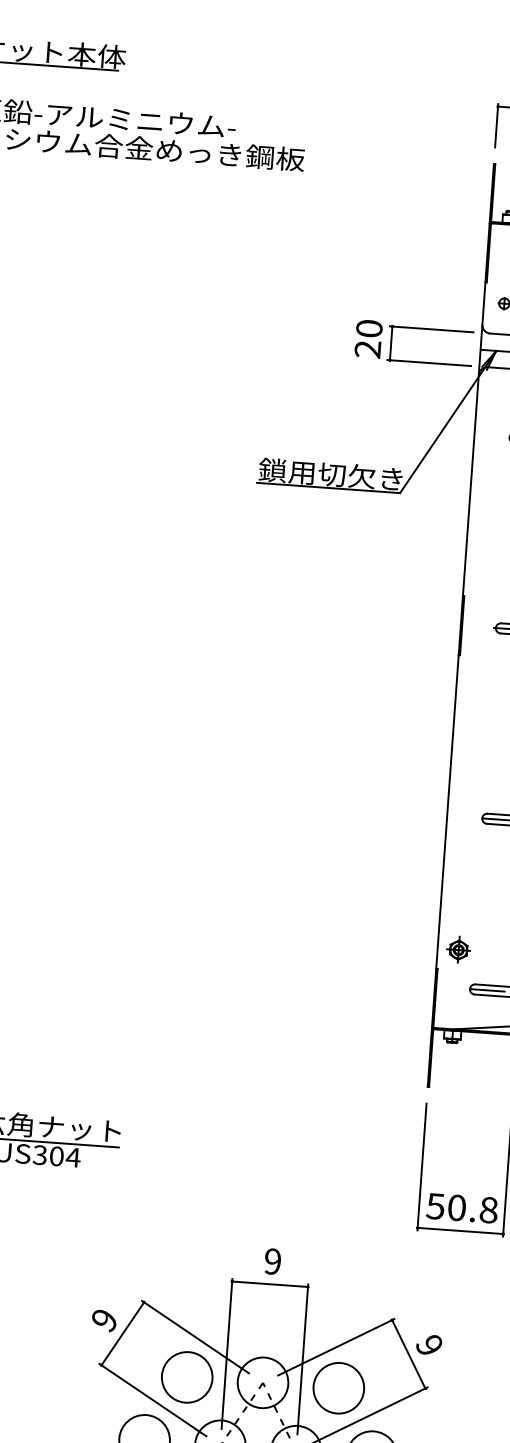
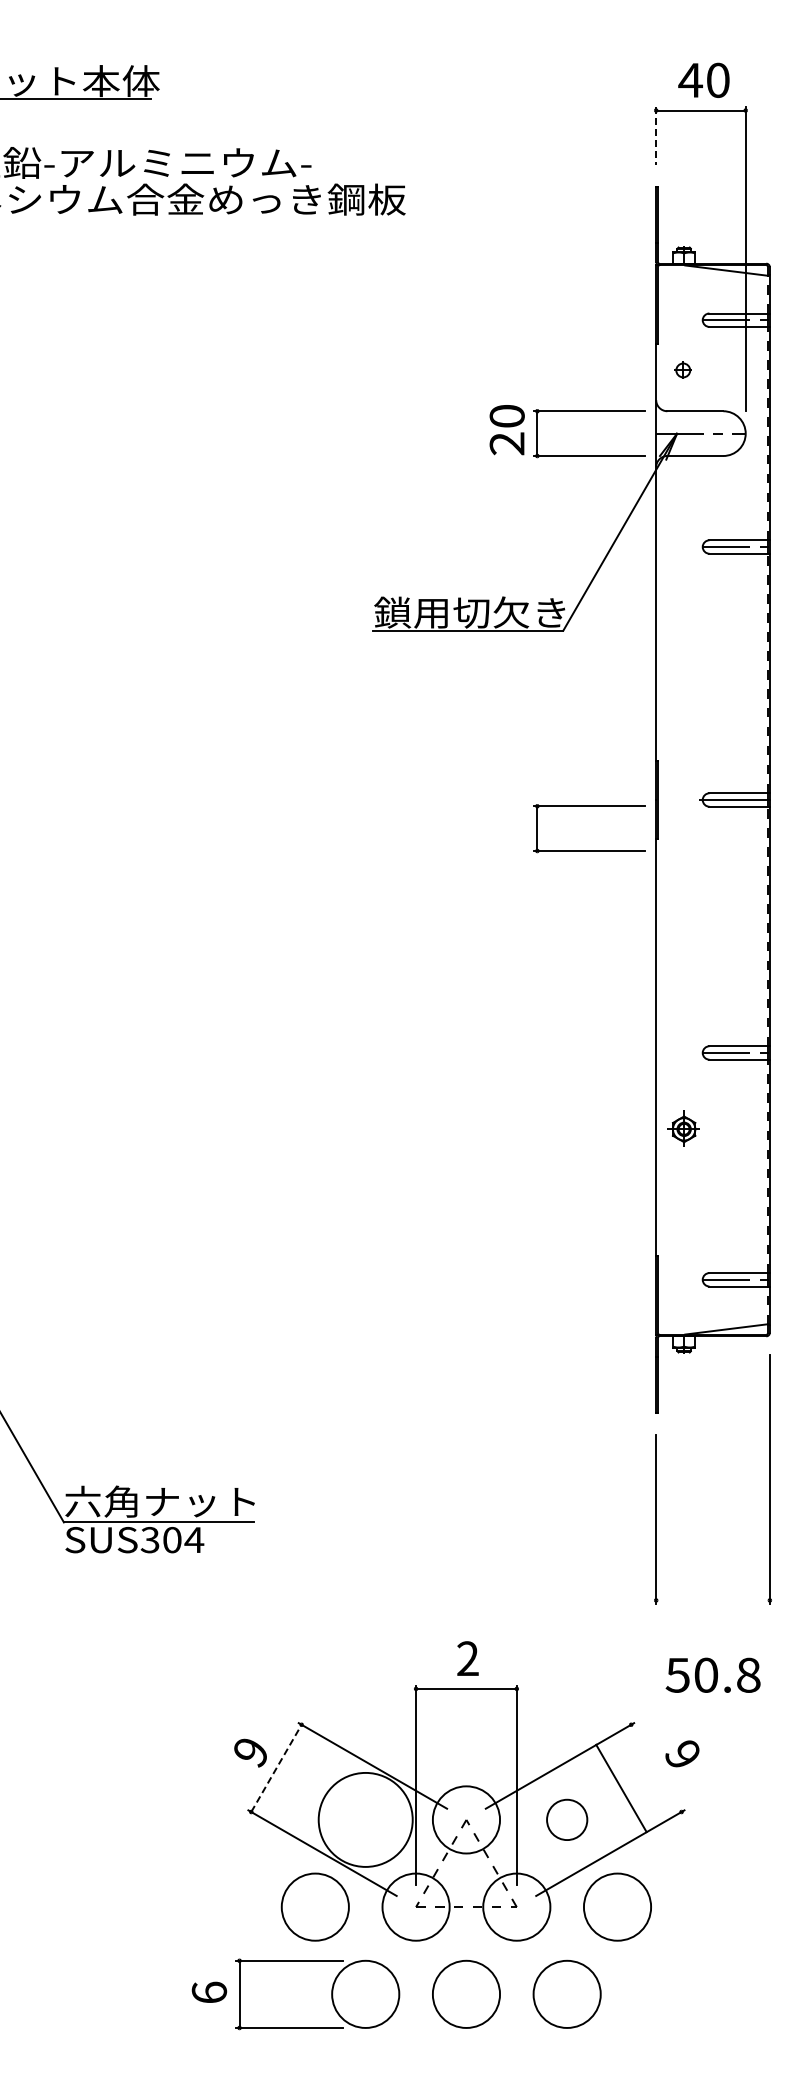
line: (496, 125) -> (656, 135), solid -> dashed
part: (410, 626) -> (589, 806), added
part: (458, 949) -> (683, 1128), moved
text: (461, 1207) -> (712, 1674), moved
line: (460, 1230) -> (712, 1600), removed
text: (272, 1261) -> (467, 1658), 9 -> 2
line: (122, 1333) -> (276, 1767), solid -> dashed
line: (408, 1354) -> (621, 1788), moved
circle: (187, 1377) -> (365, 1819), size x1.4
circle: (338, 1387) -> (566, 1819), size x0.6

